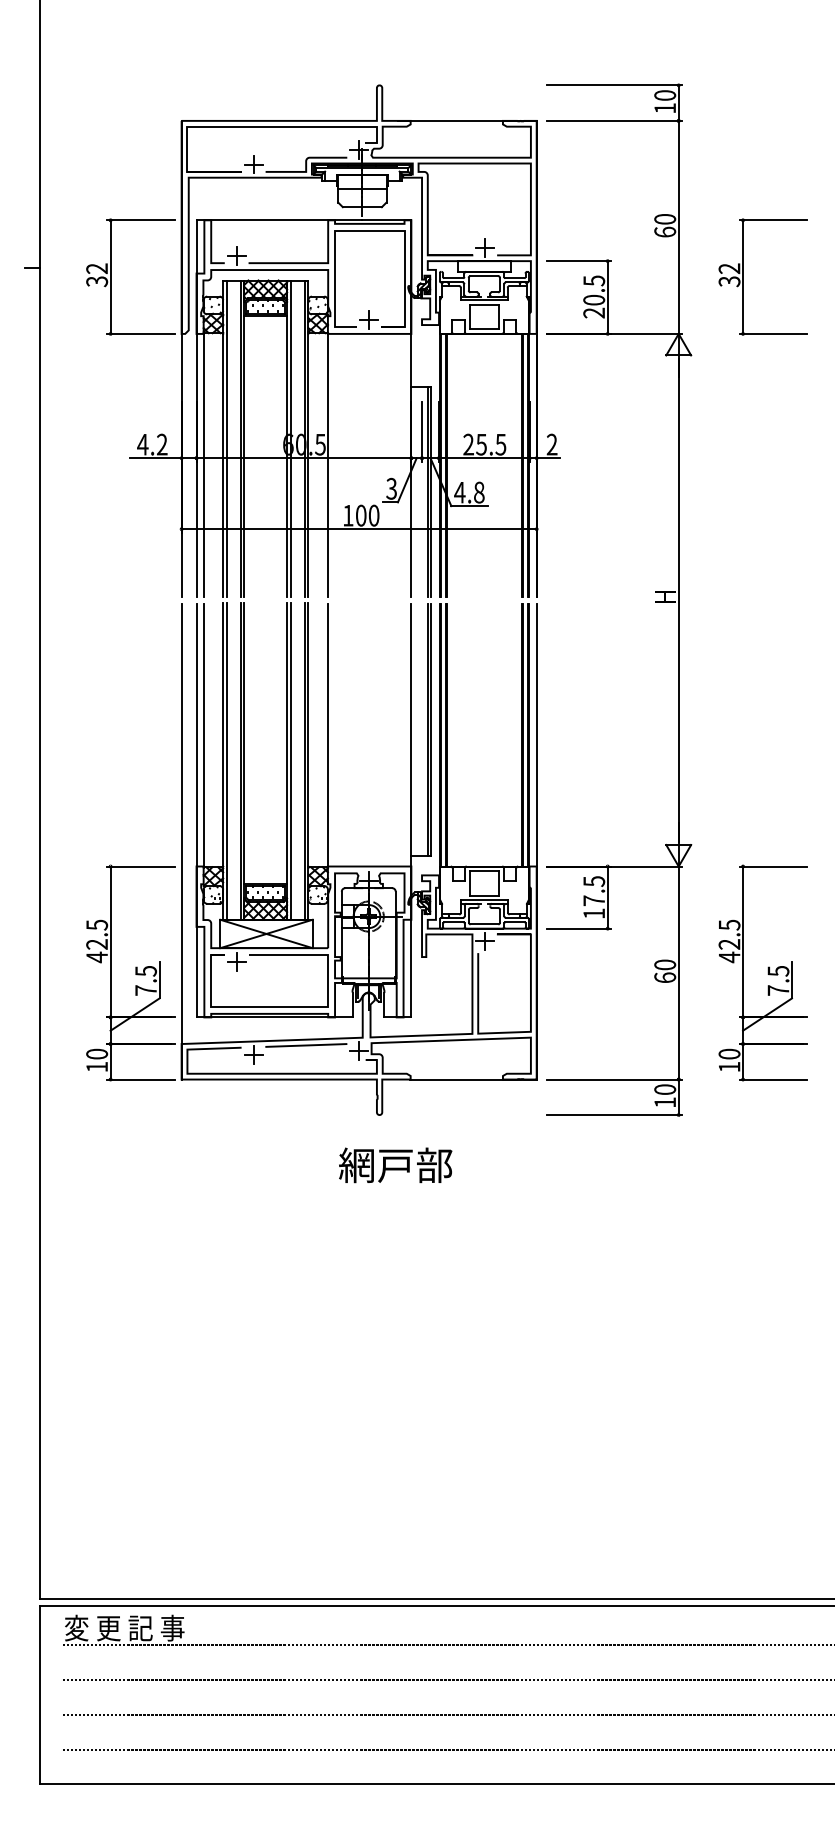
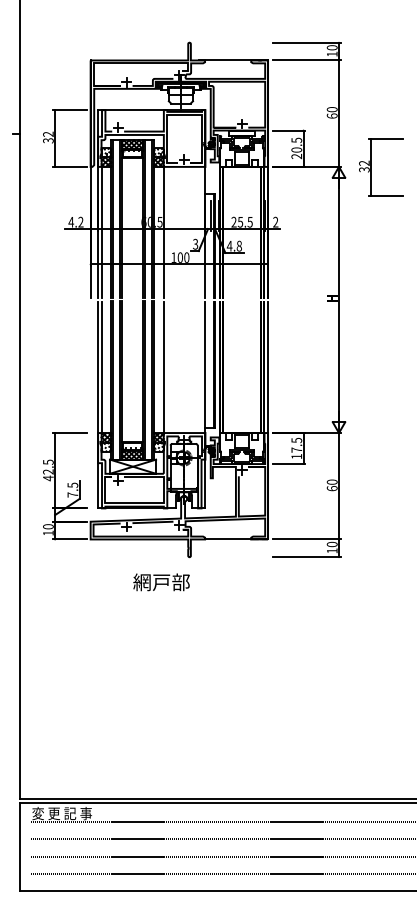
part: (743, 277) -> (371, 167), moved
line: (181, 841) -> (90, 420), removed
part: (763, 973) -> (381, 486), removed
text: (395, 1165) -> (161, 582), moved

